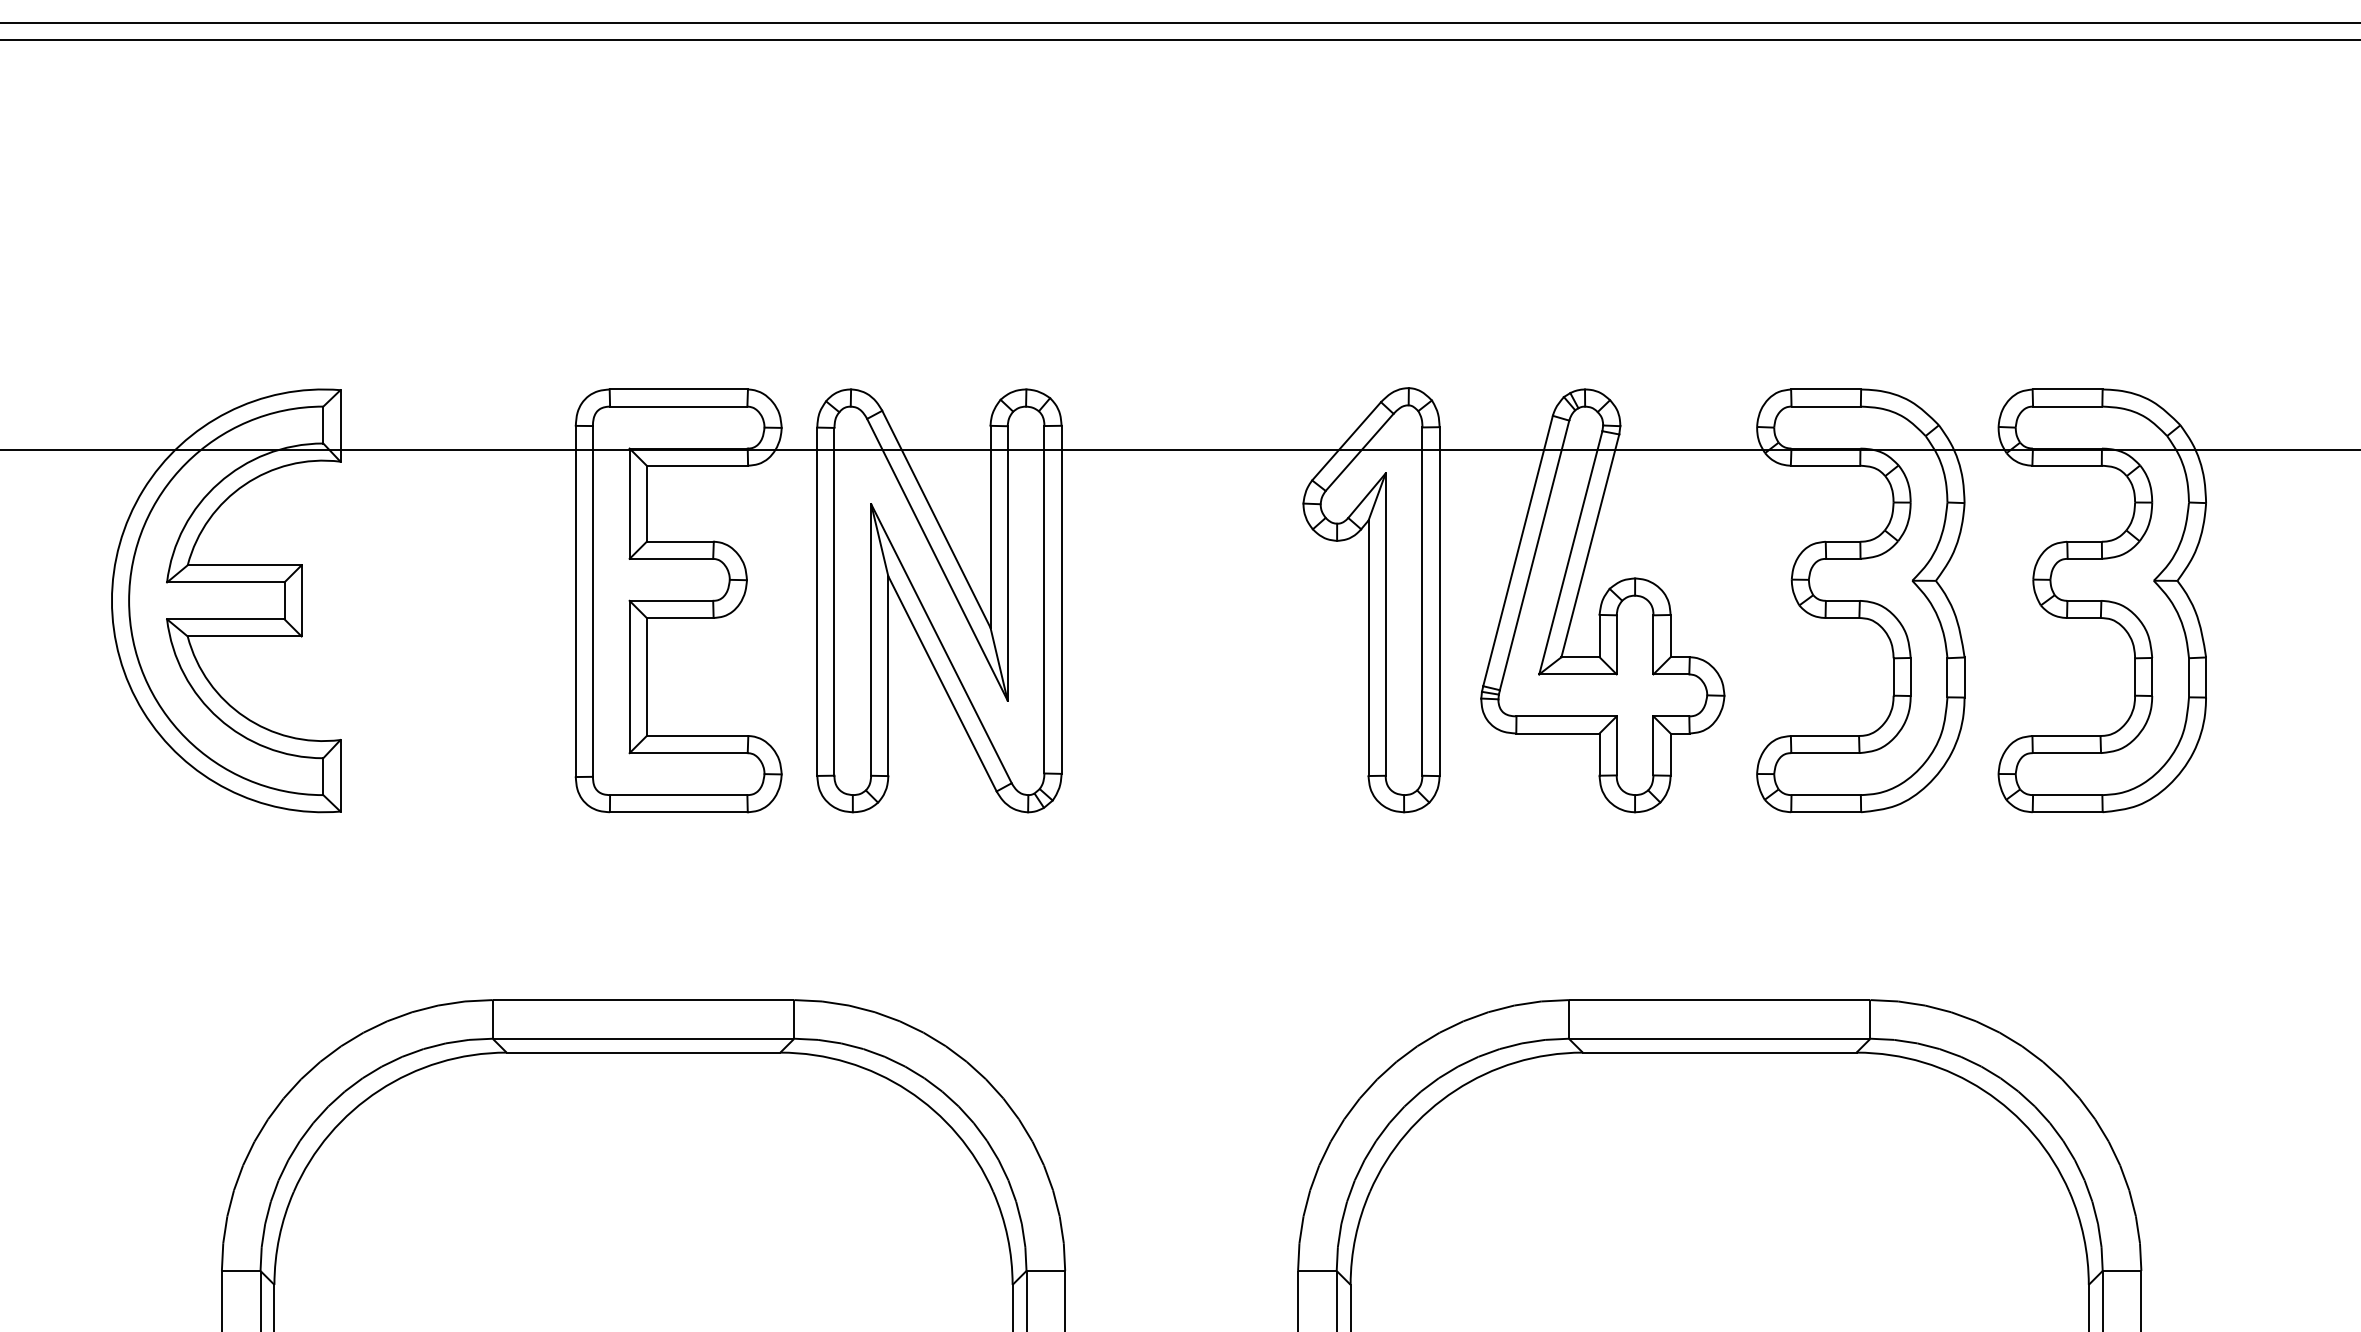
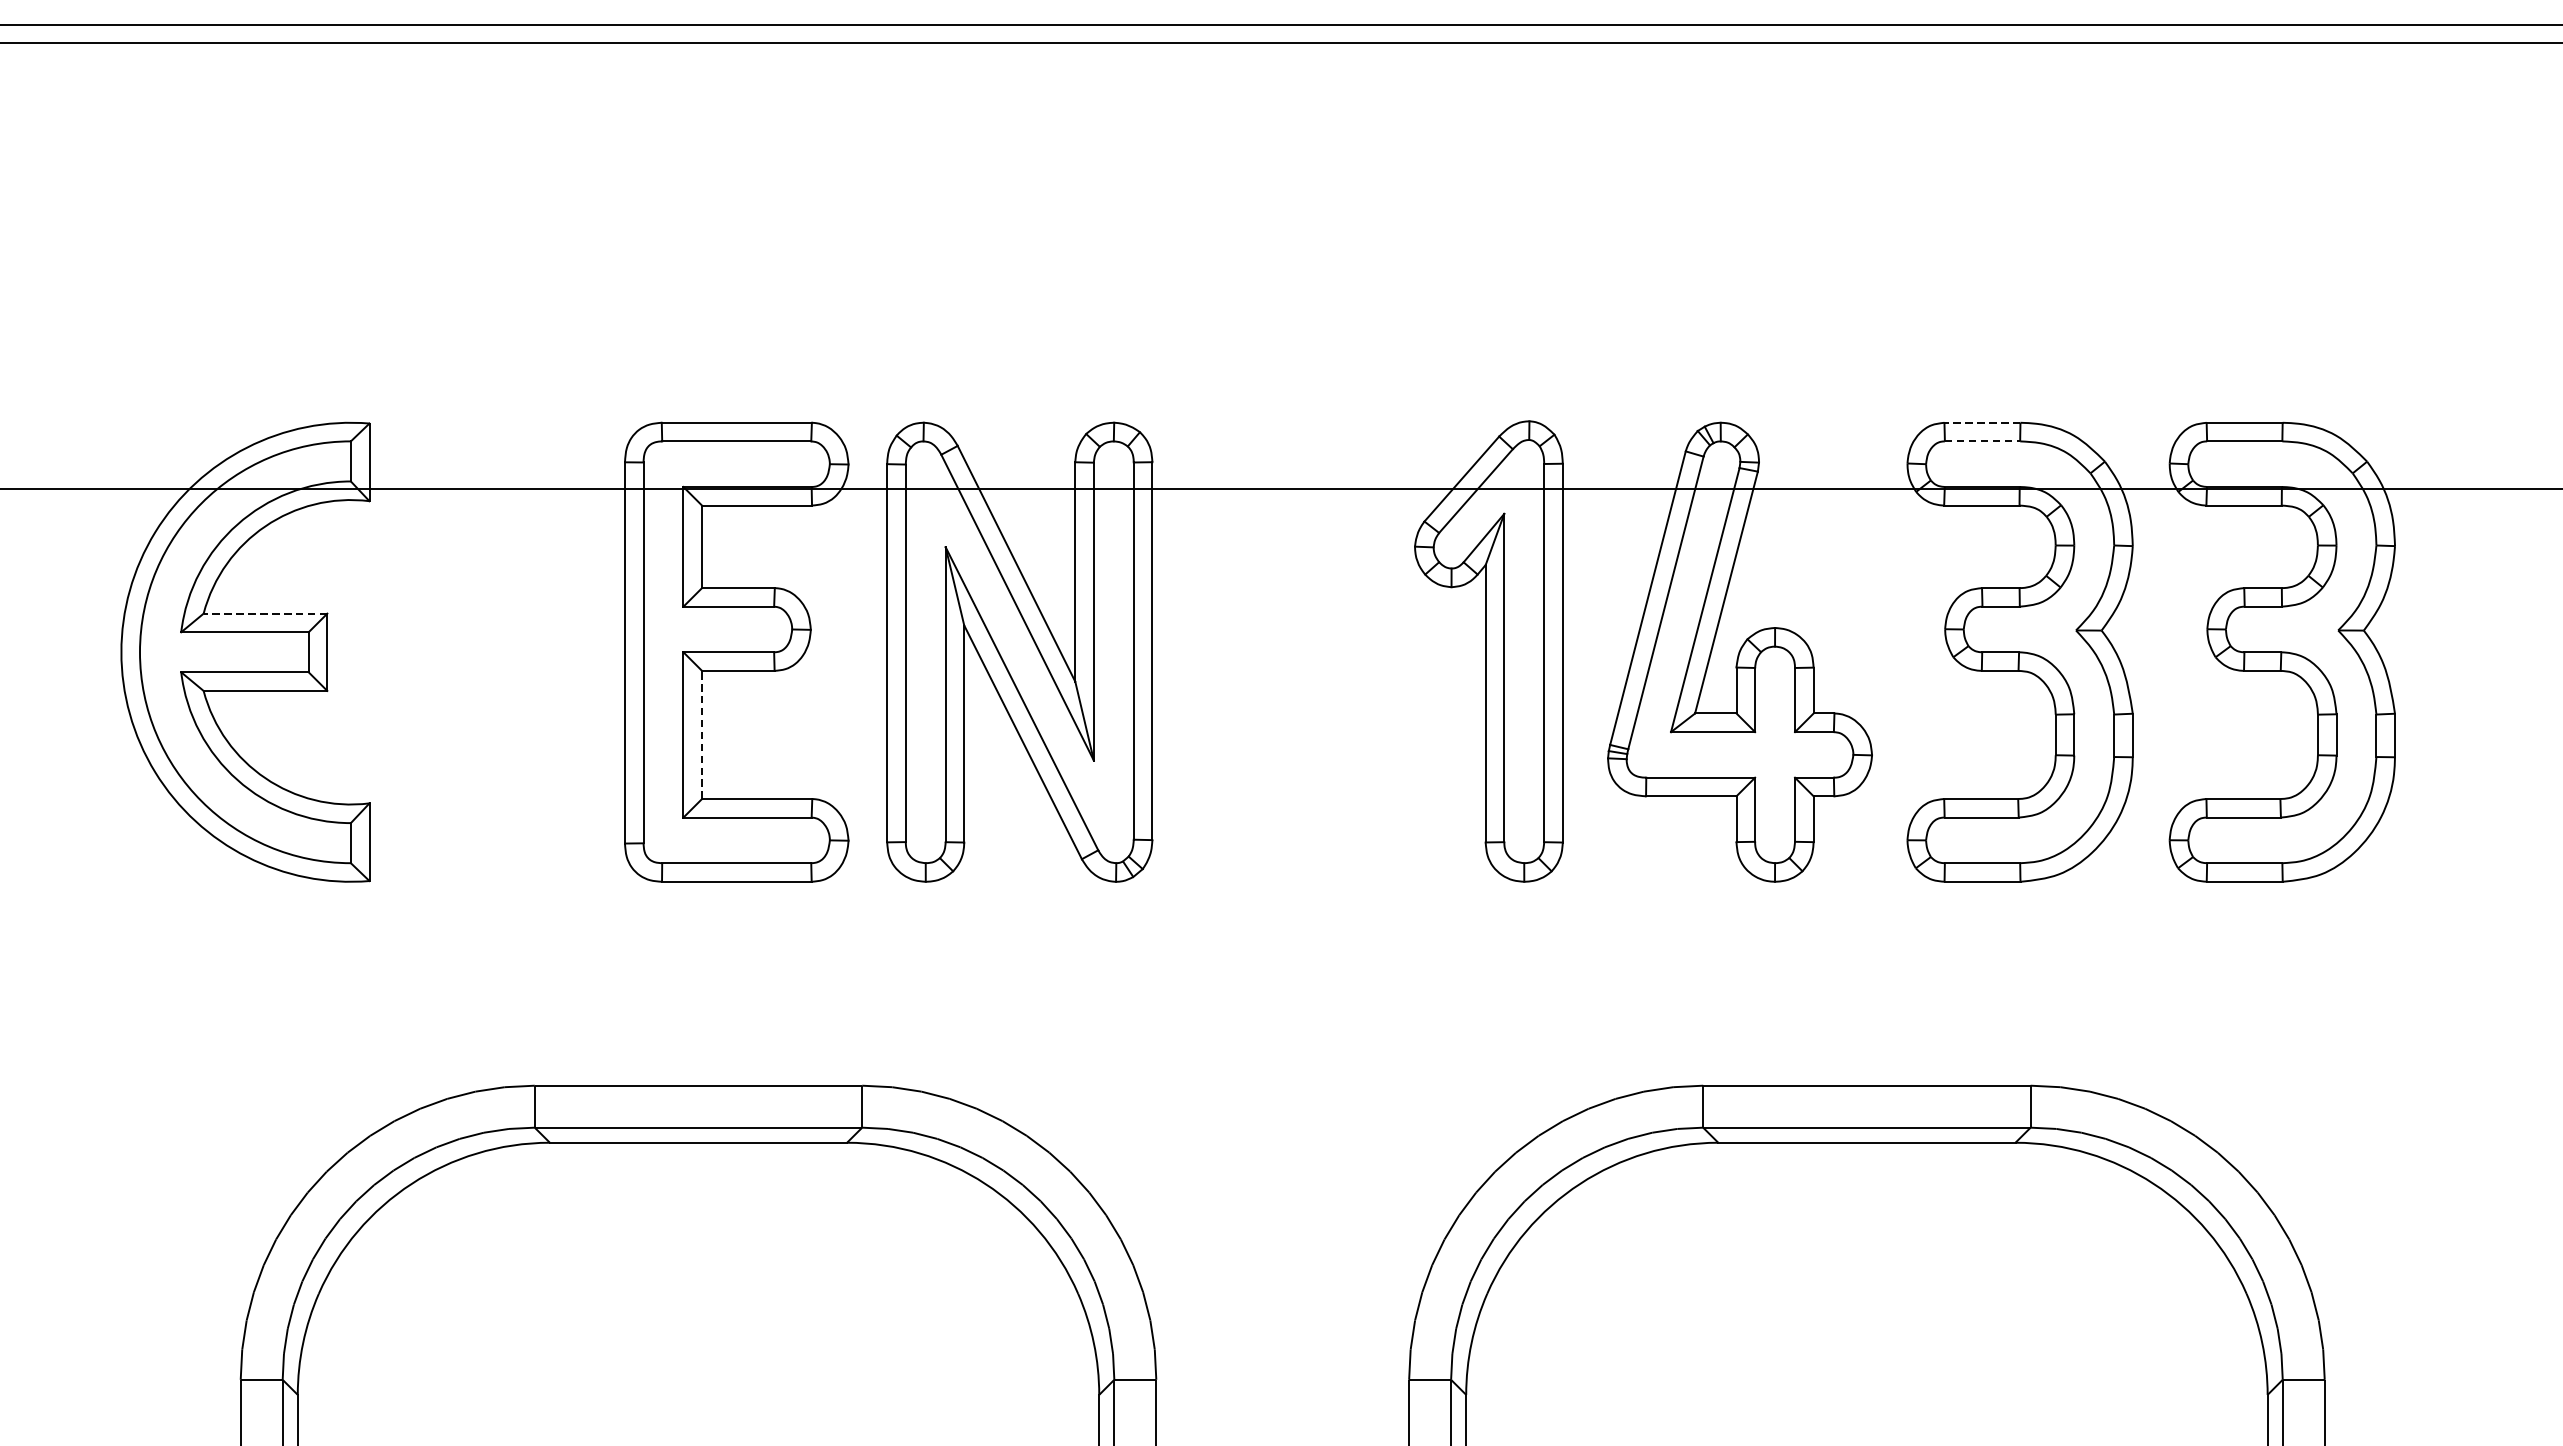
line: (1825, 389) -> (1981, 422), solid -> dashed
line: (1826, 406) -> (1982, 441), solid -> dashed
line: (244, 565) -> (265, 613), solid -> dashed
line: (646, 677) -> (701, 735), solid -> dashed

